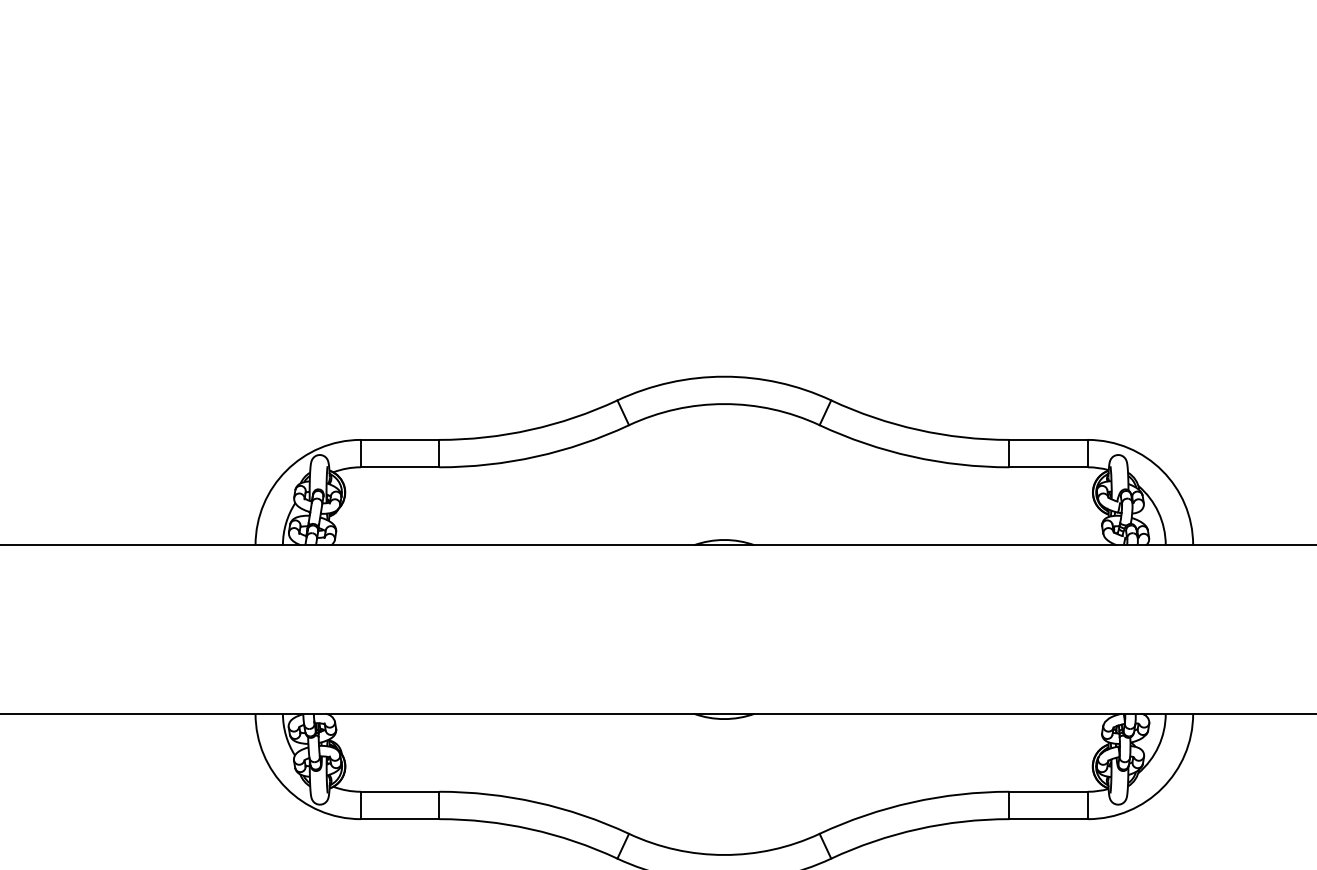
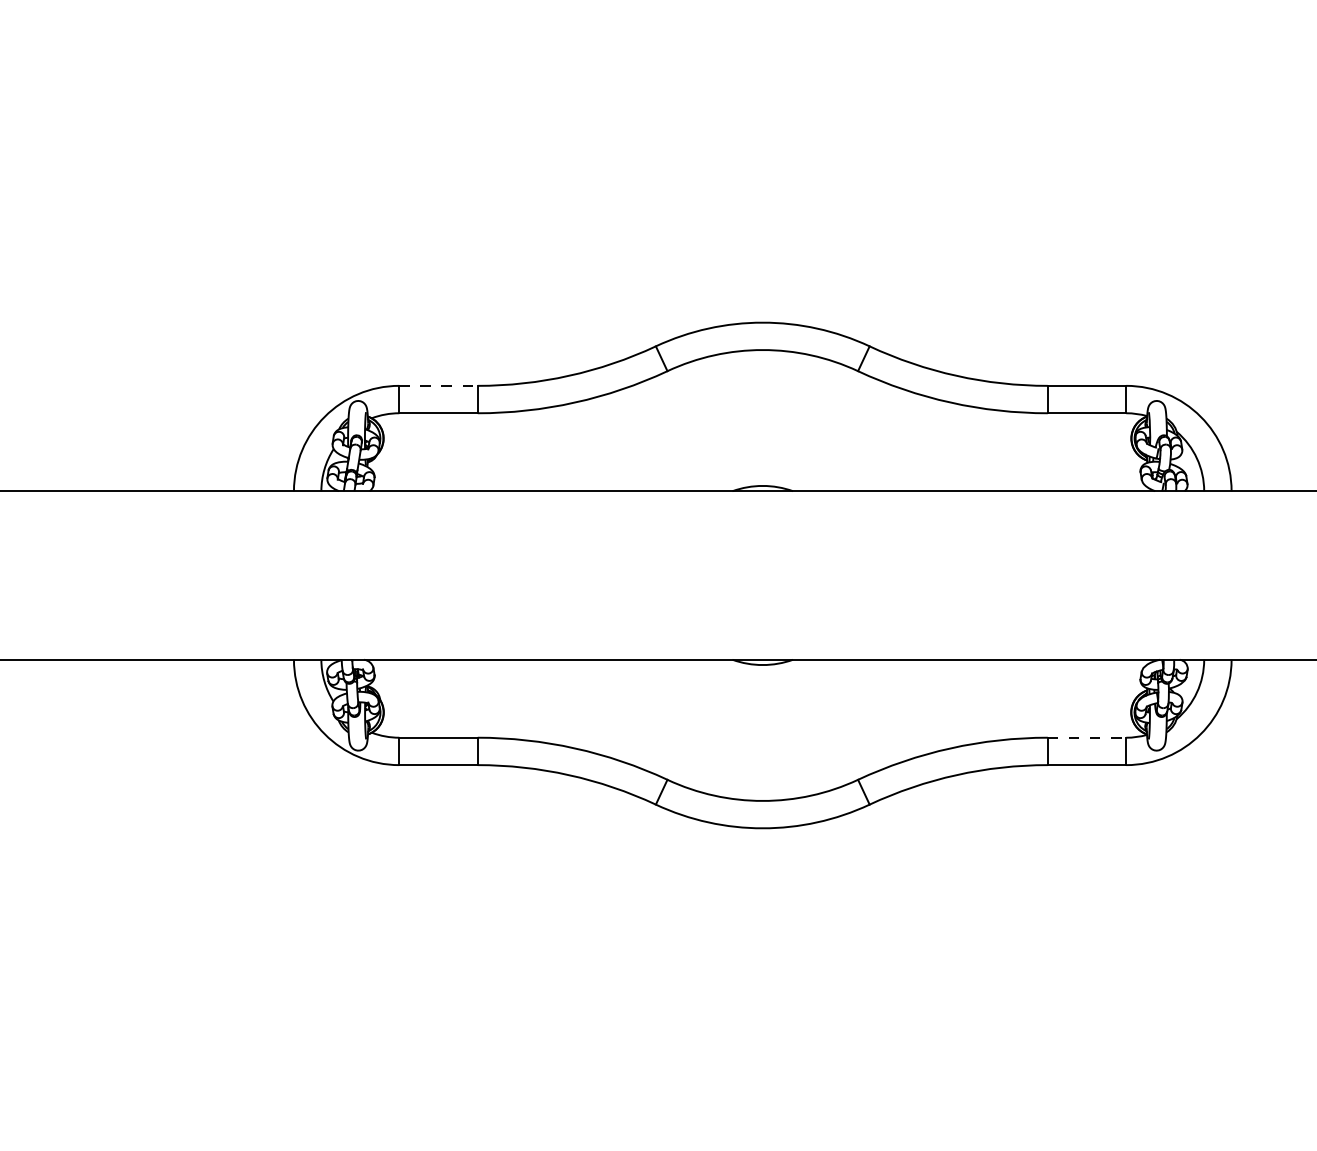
line: (401, 439) -> (439, 385), solid -> dashed
line: (1049, 791) -> (1087, 737), solid -> dashed

